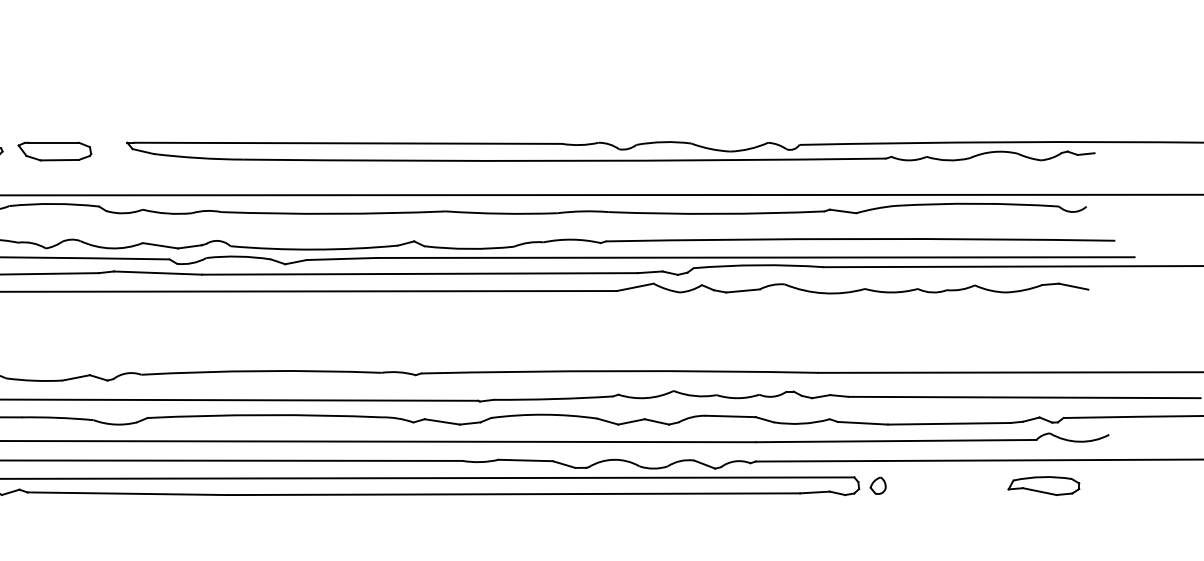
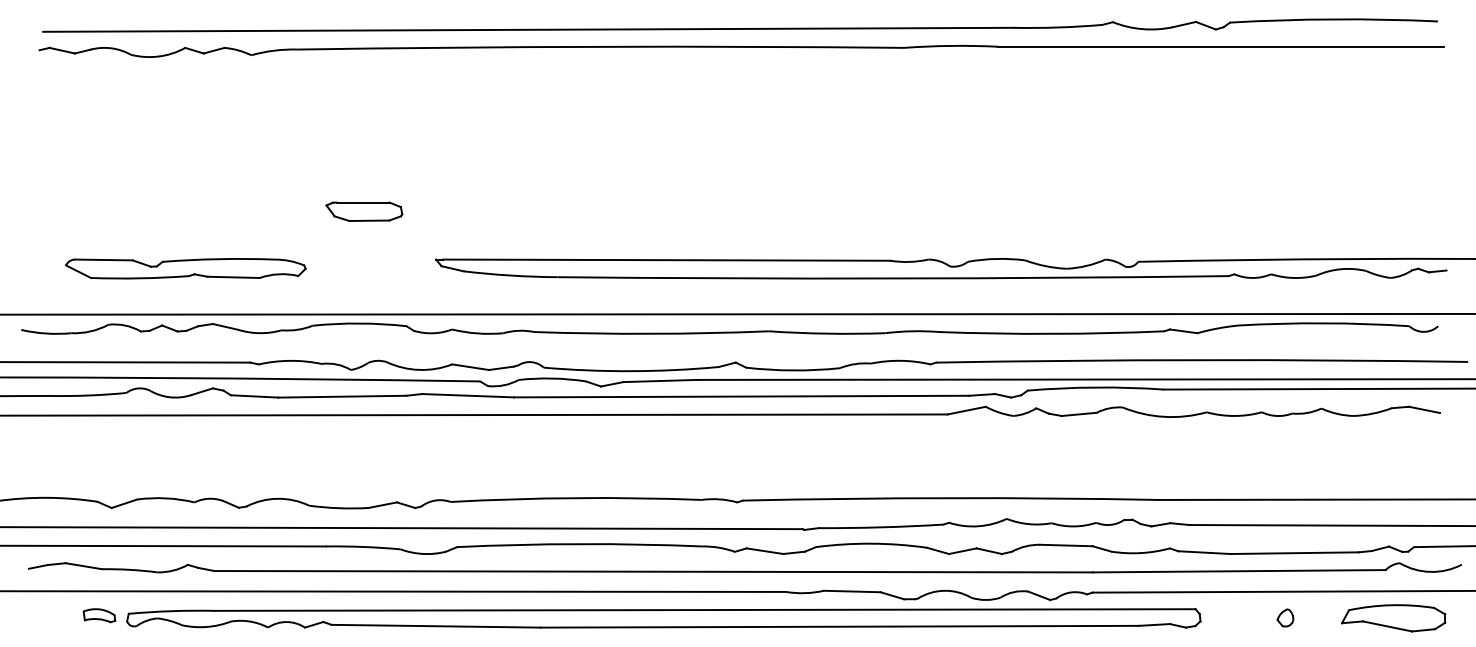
part: (55, 151) -> (364, 211), moved
part: (878, 485) -> (1285, 617), moved
part: (1043, 485) -> (1393, 617), size x1.4

